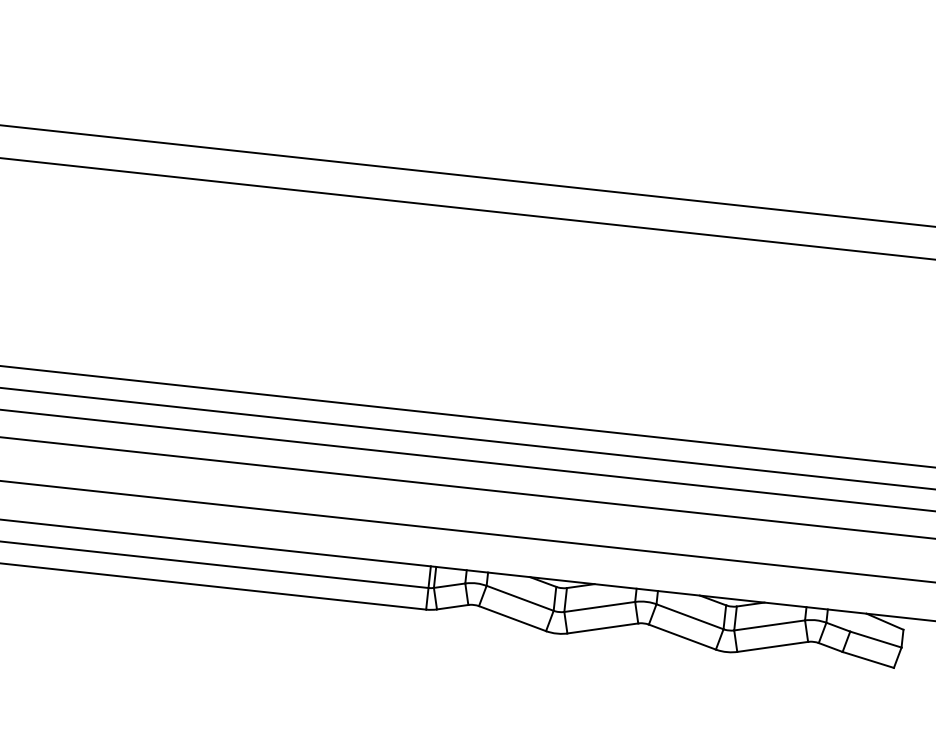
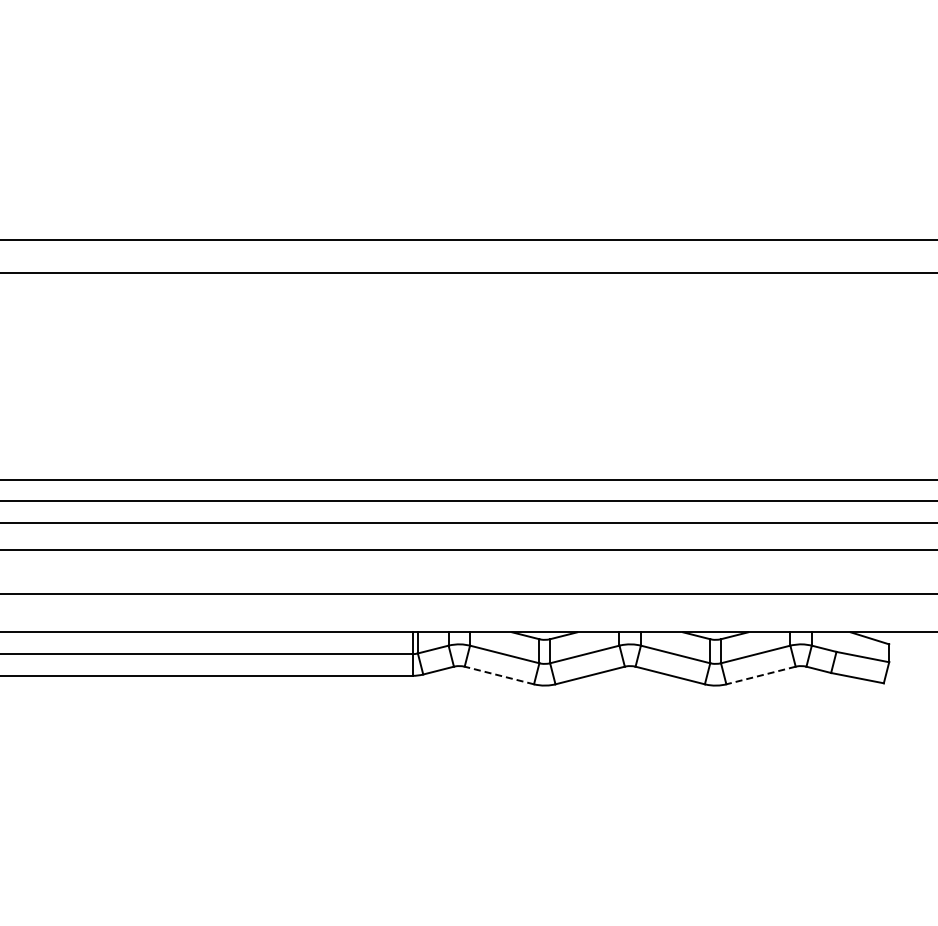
line: (512, 618) -> (499, 675), solid -> dashed
line: (773, 646) -> (761, 675), solid -> dashed

